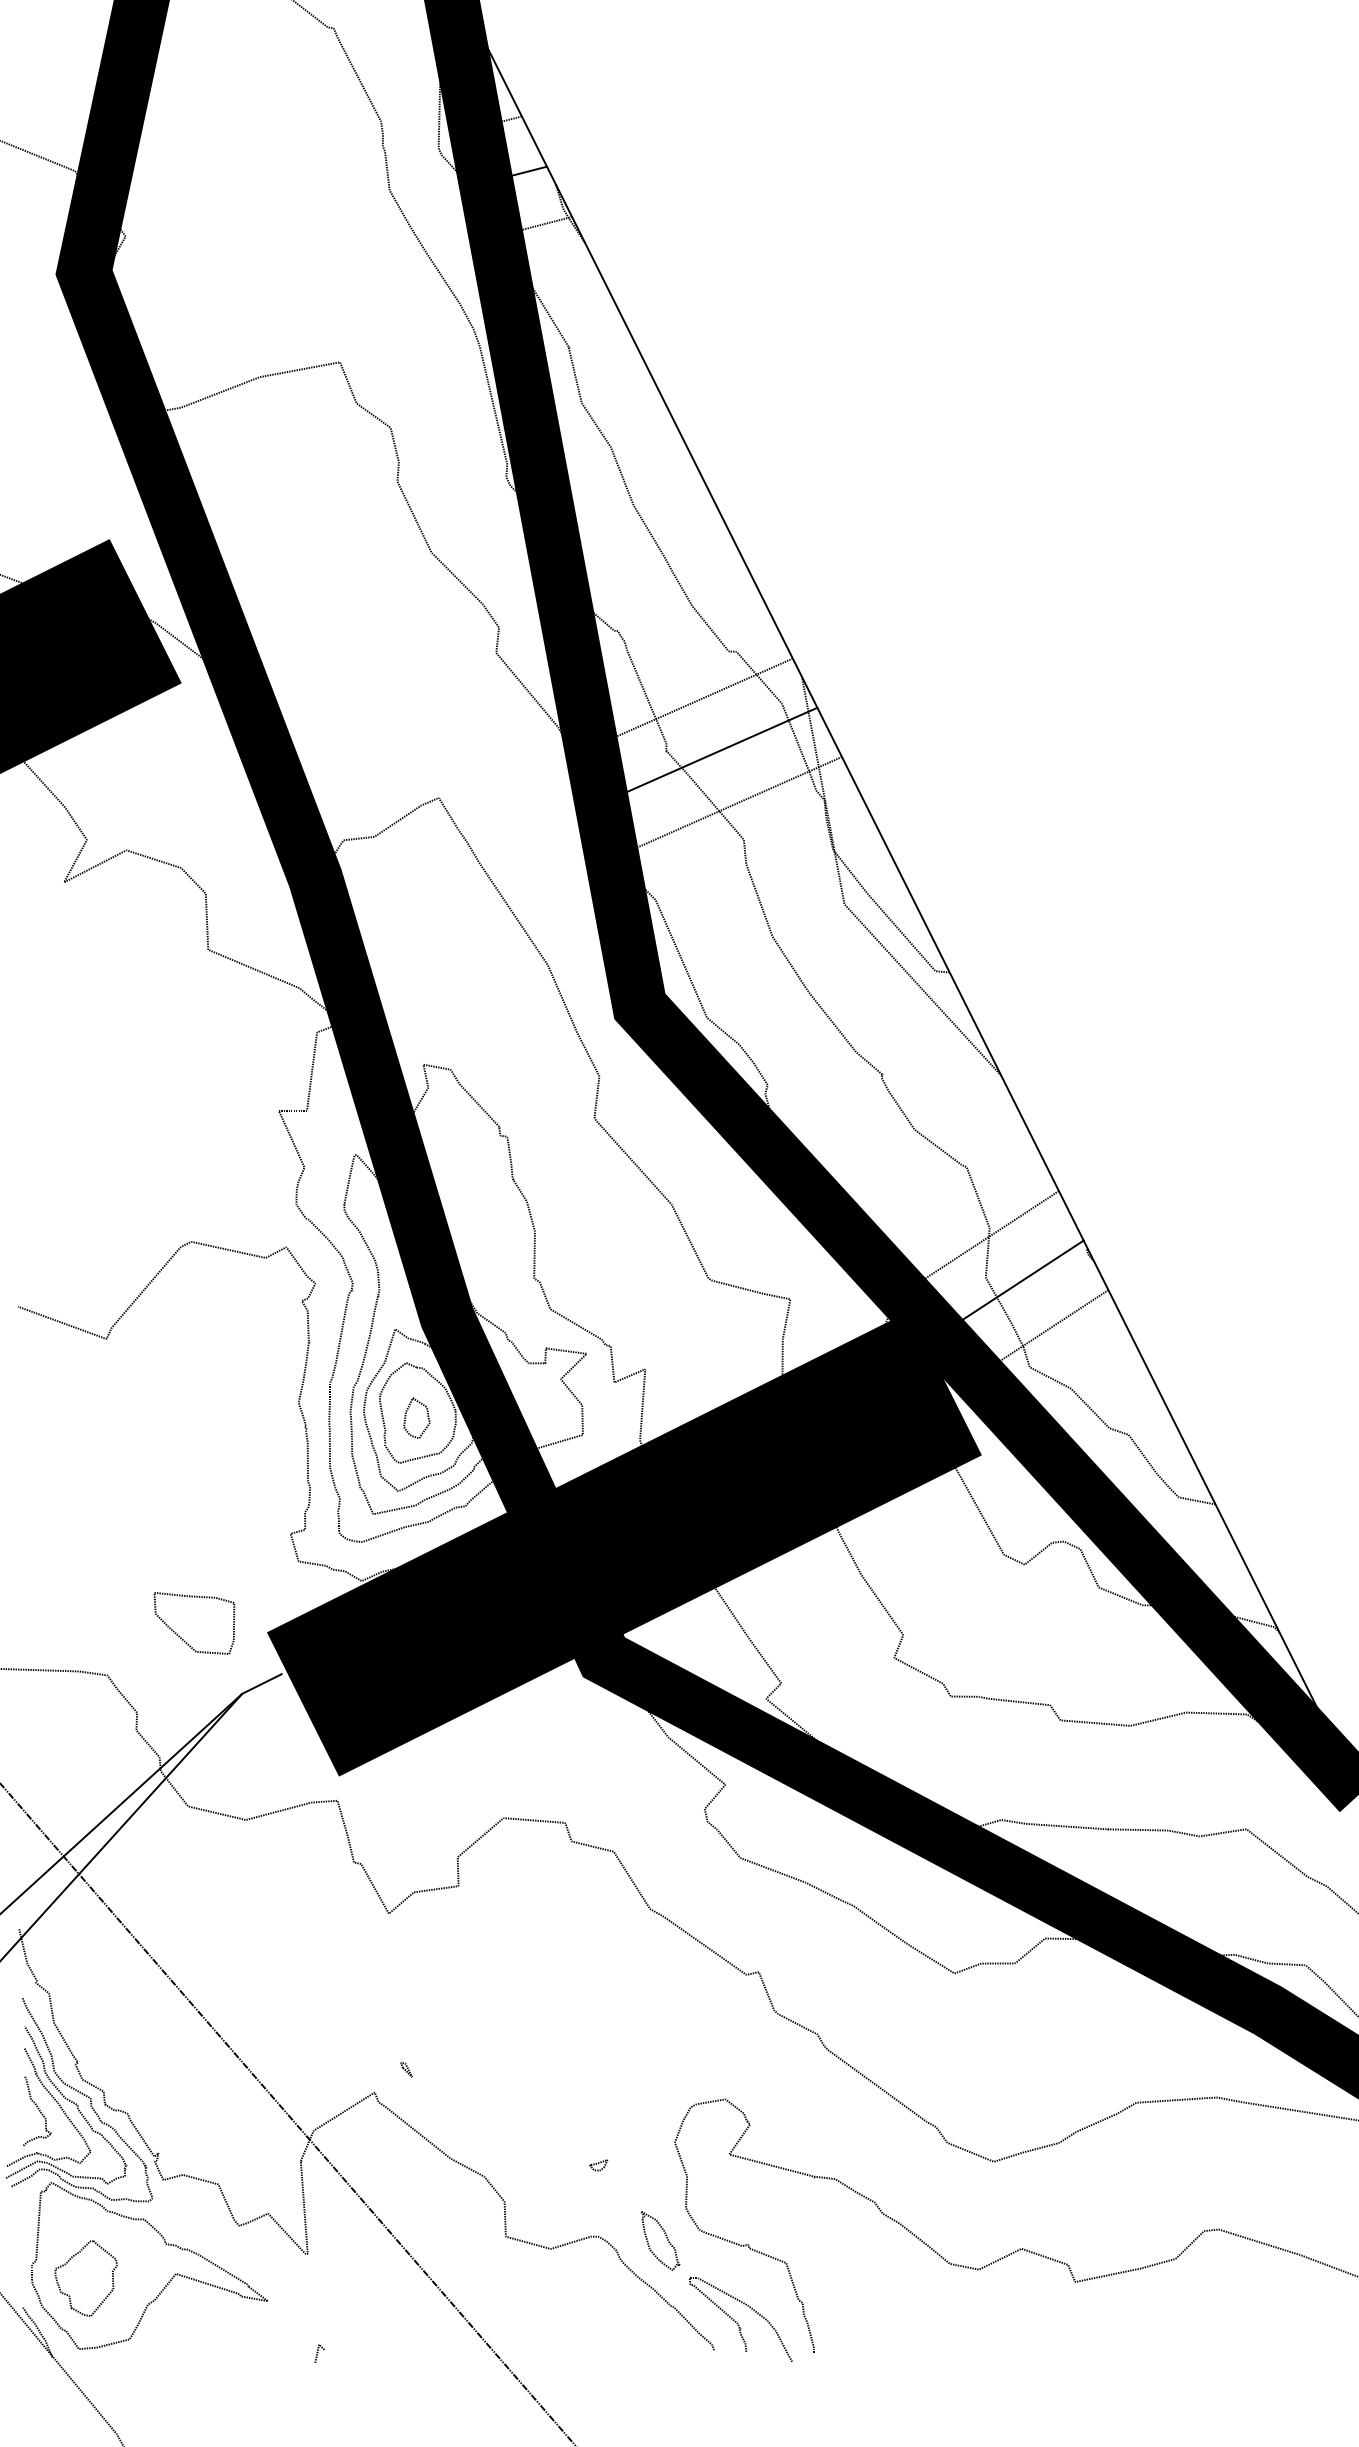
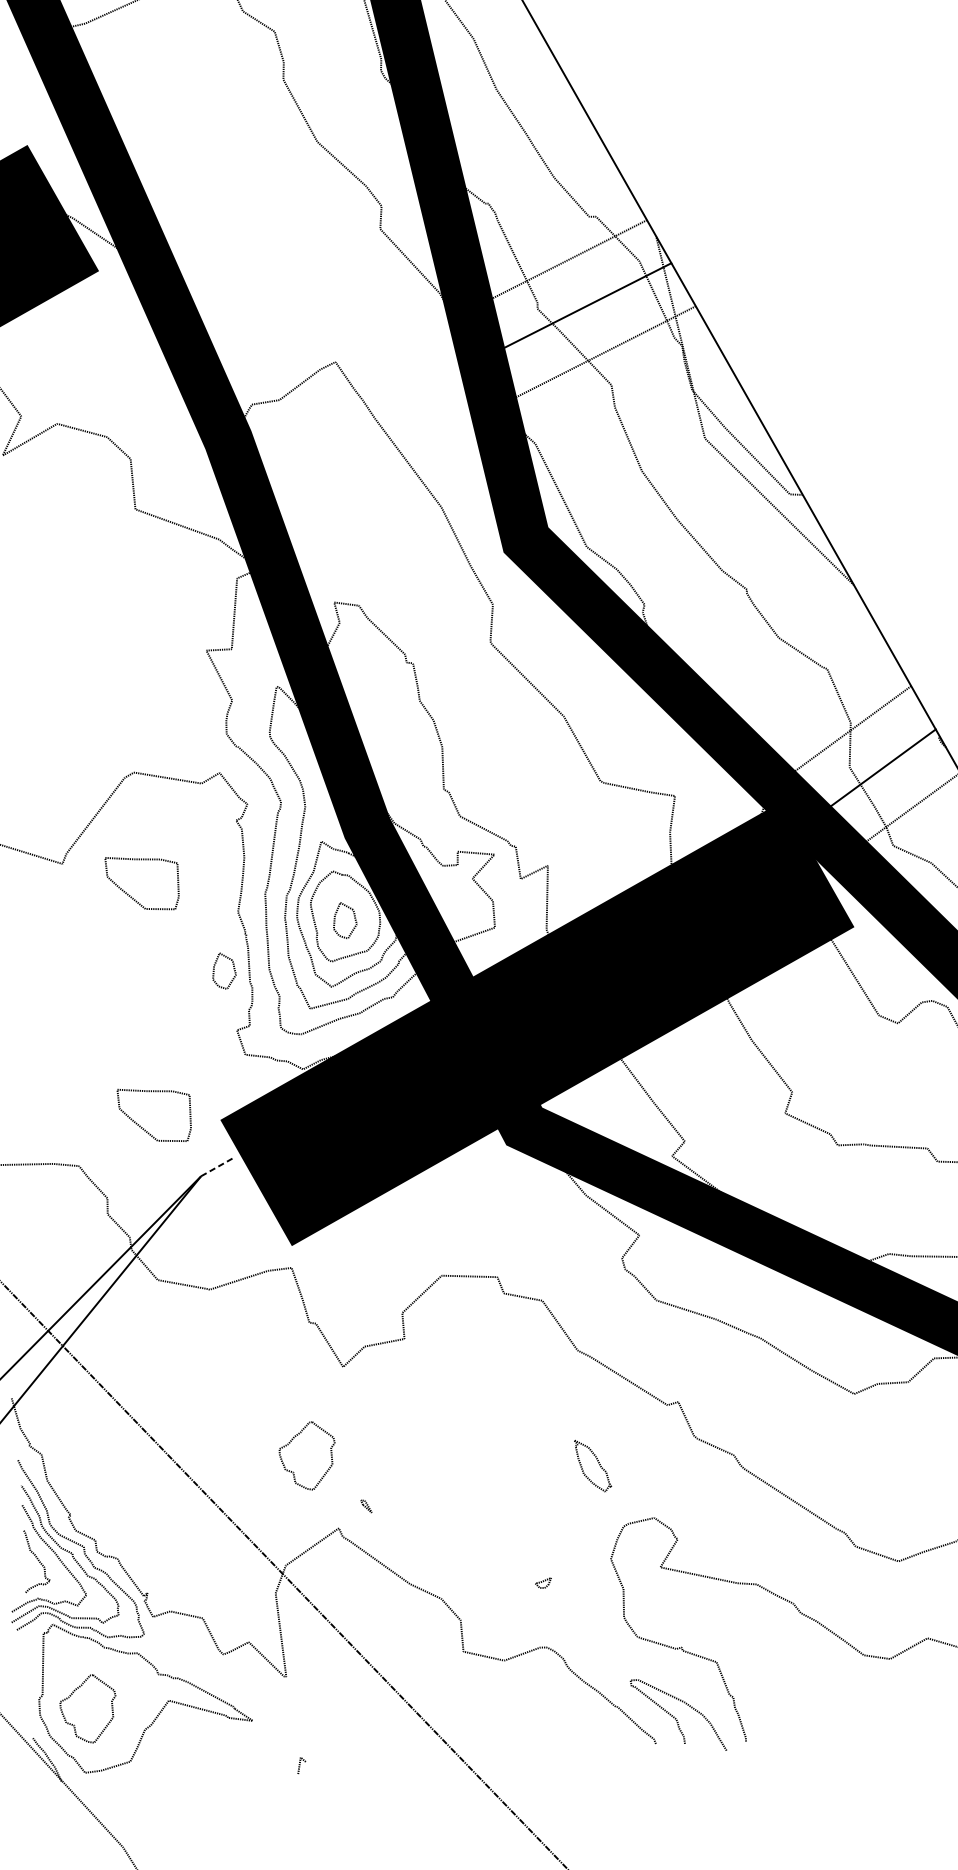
part: (181, 1379) -> (131, 896), added
part: (269, 1465) -> (214, 969), added
line: (262, 1683) -> (218, 1166), solid -> dashed
part: (327, 1993) -> (291, 1441), added
part: (666, 2238) -> (598, 1463), moved

